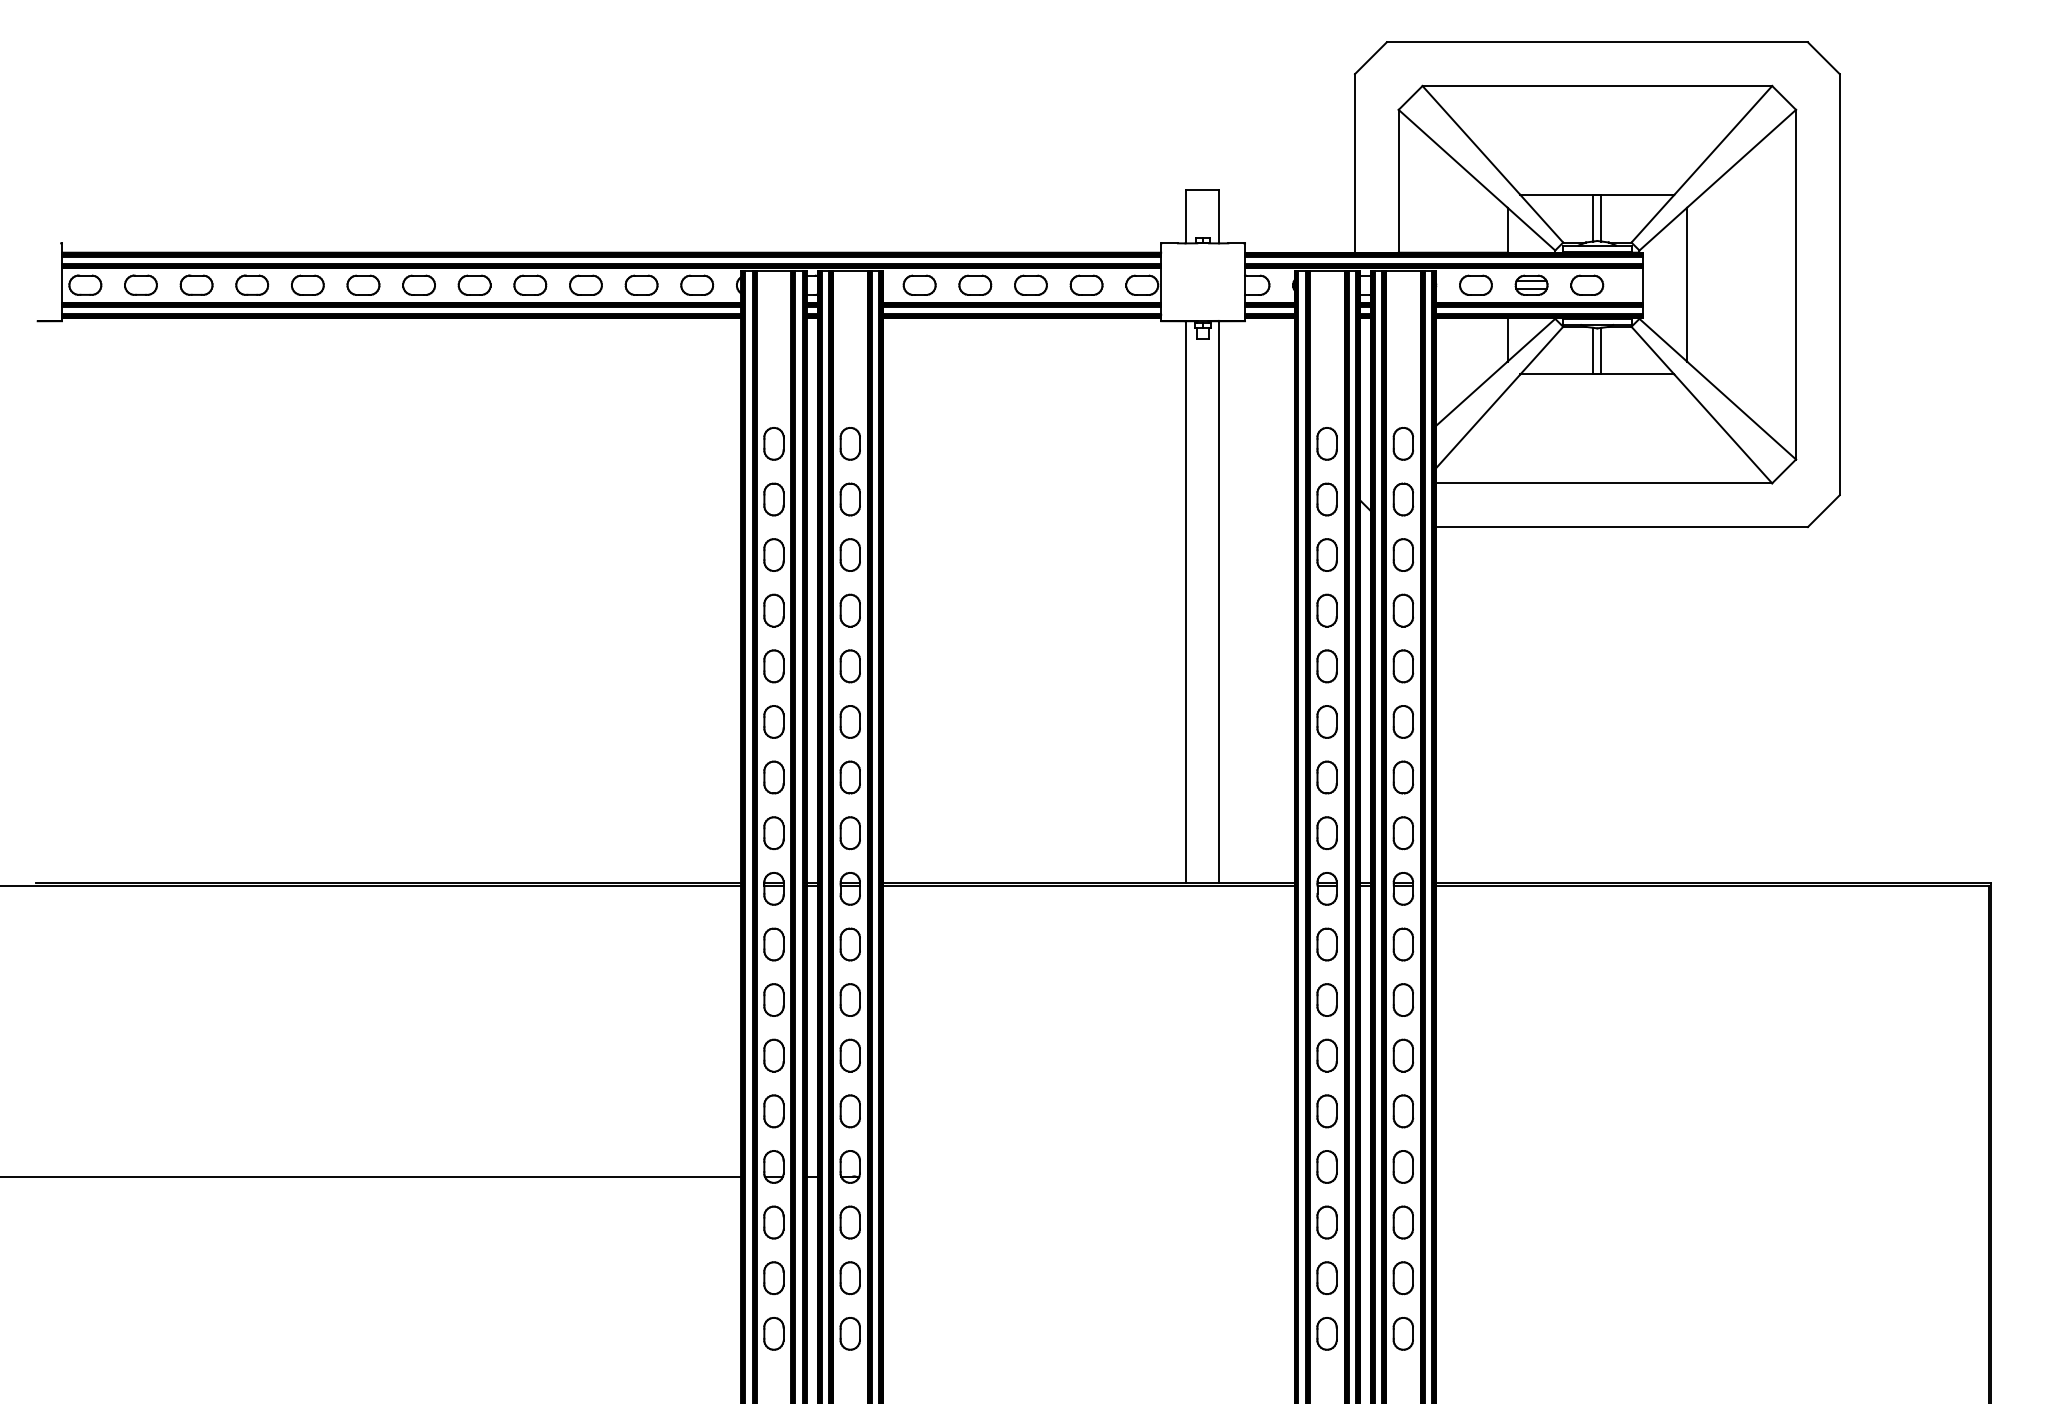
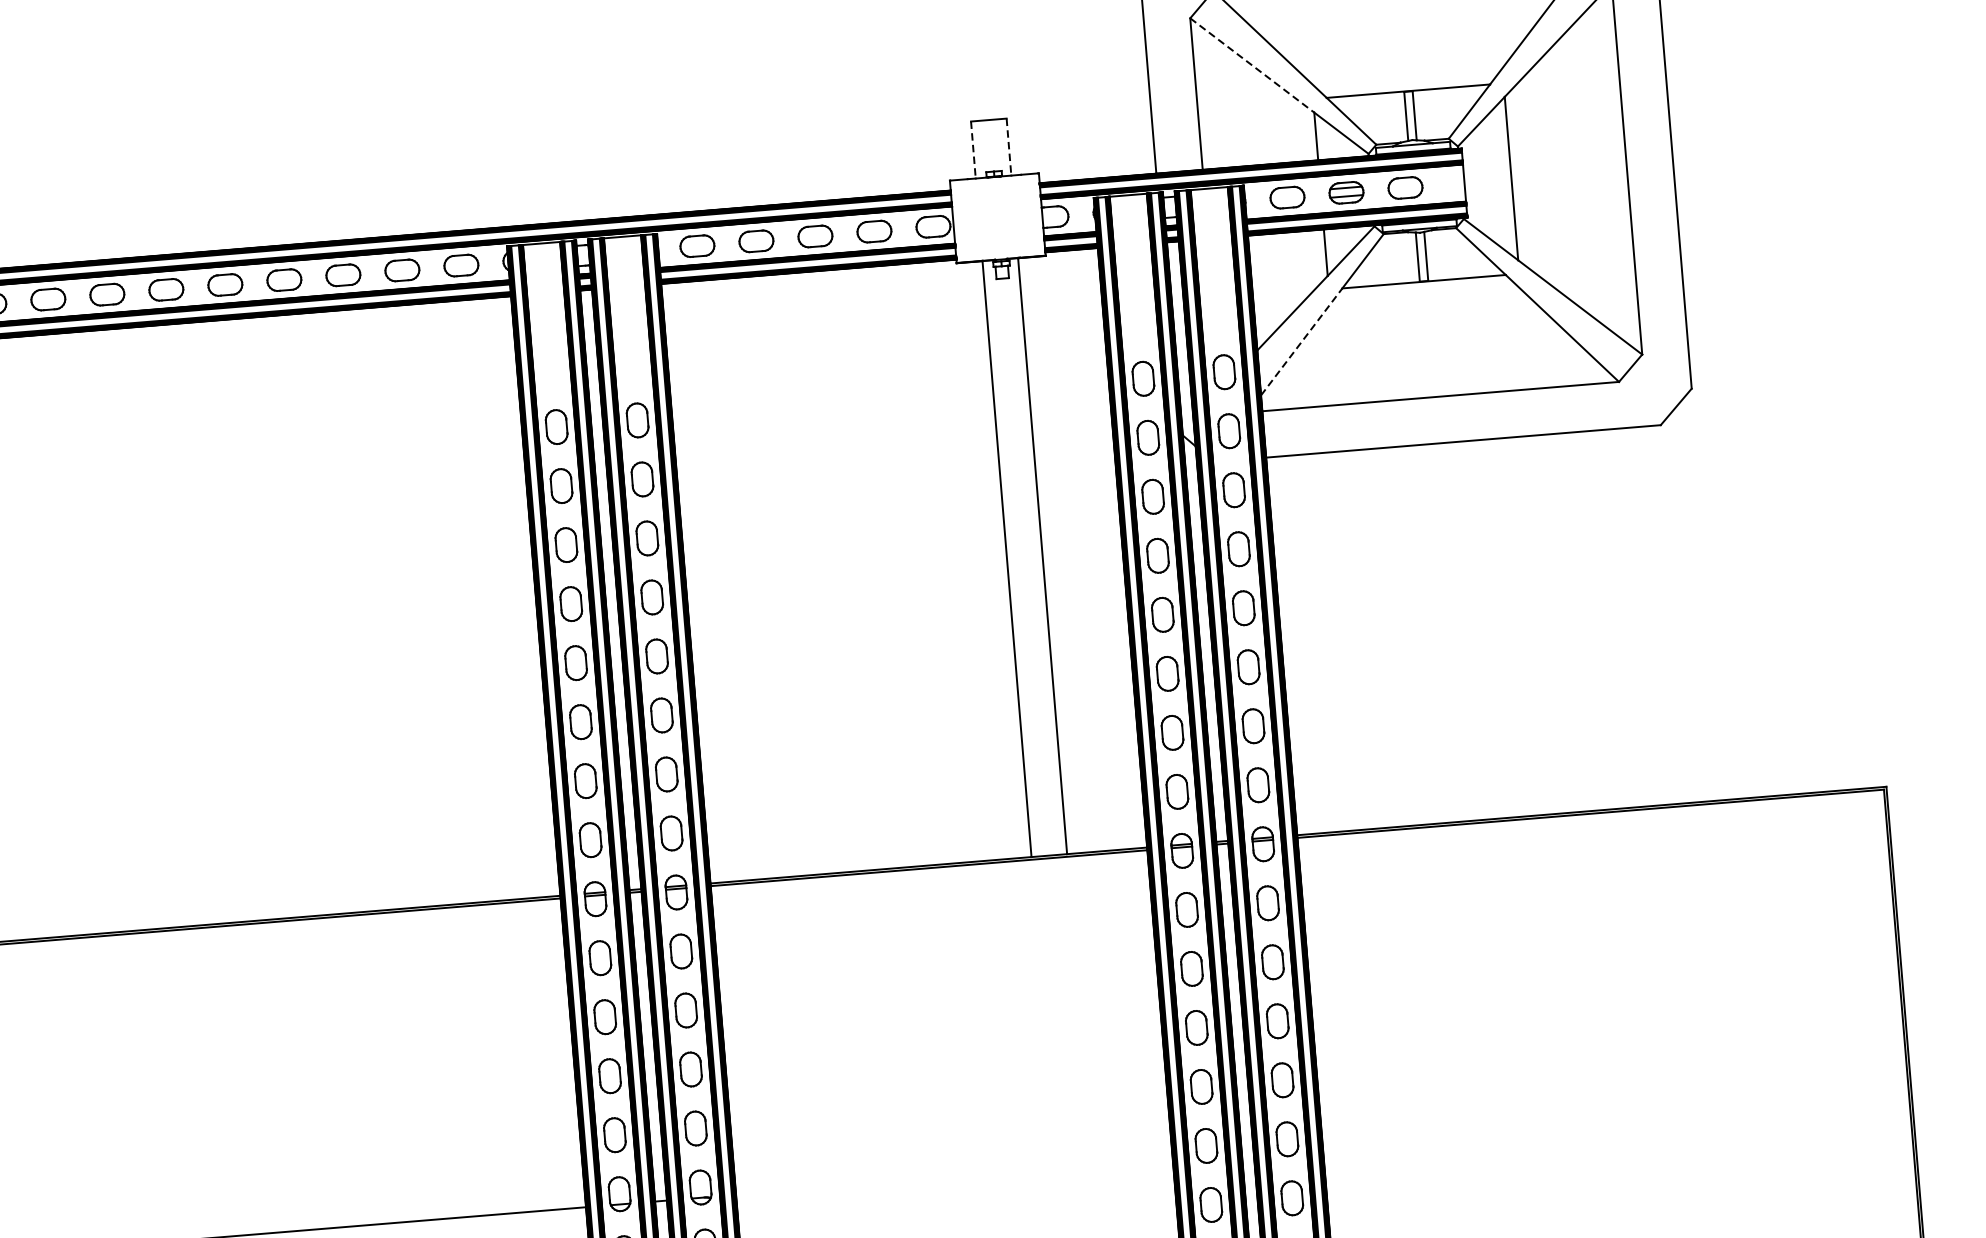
line: (1453, 159) -> (1252, 66), solid -> dashed
line: (1185, 216) -> (973, 150), solid -> dashed
line: (1219, 216) -> (1009, 147), solid -> dashed
line: (1478, 421) -> (1302, 341), solid -> dashed

